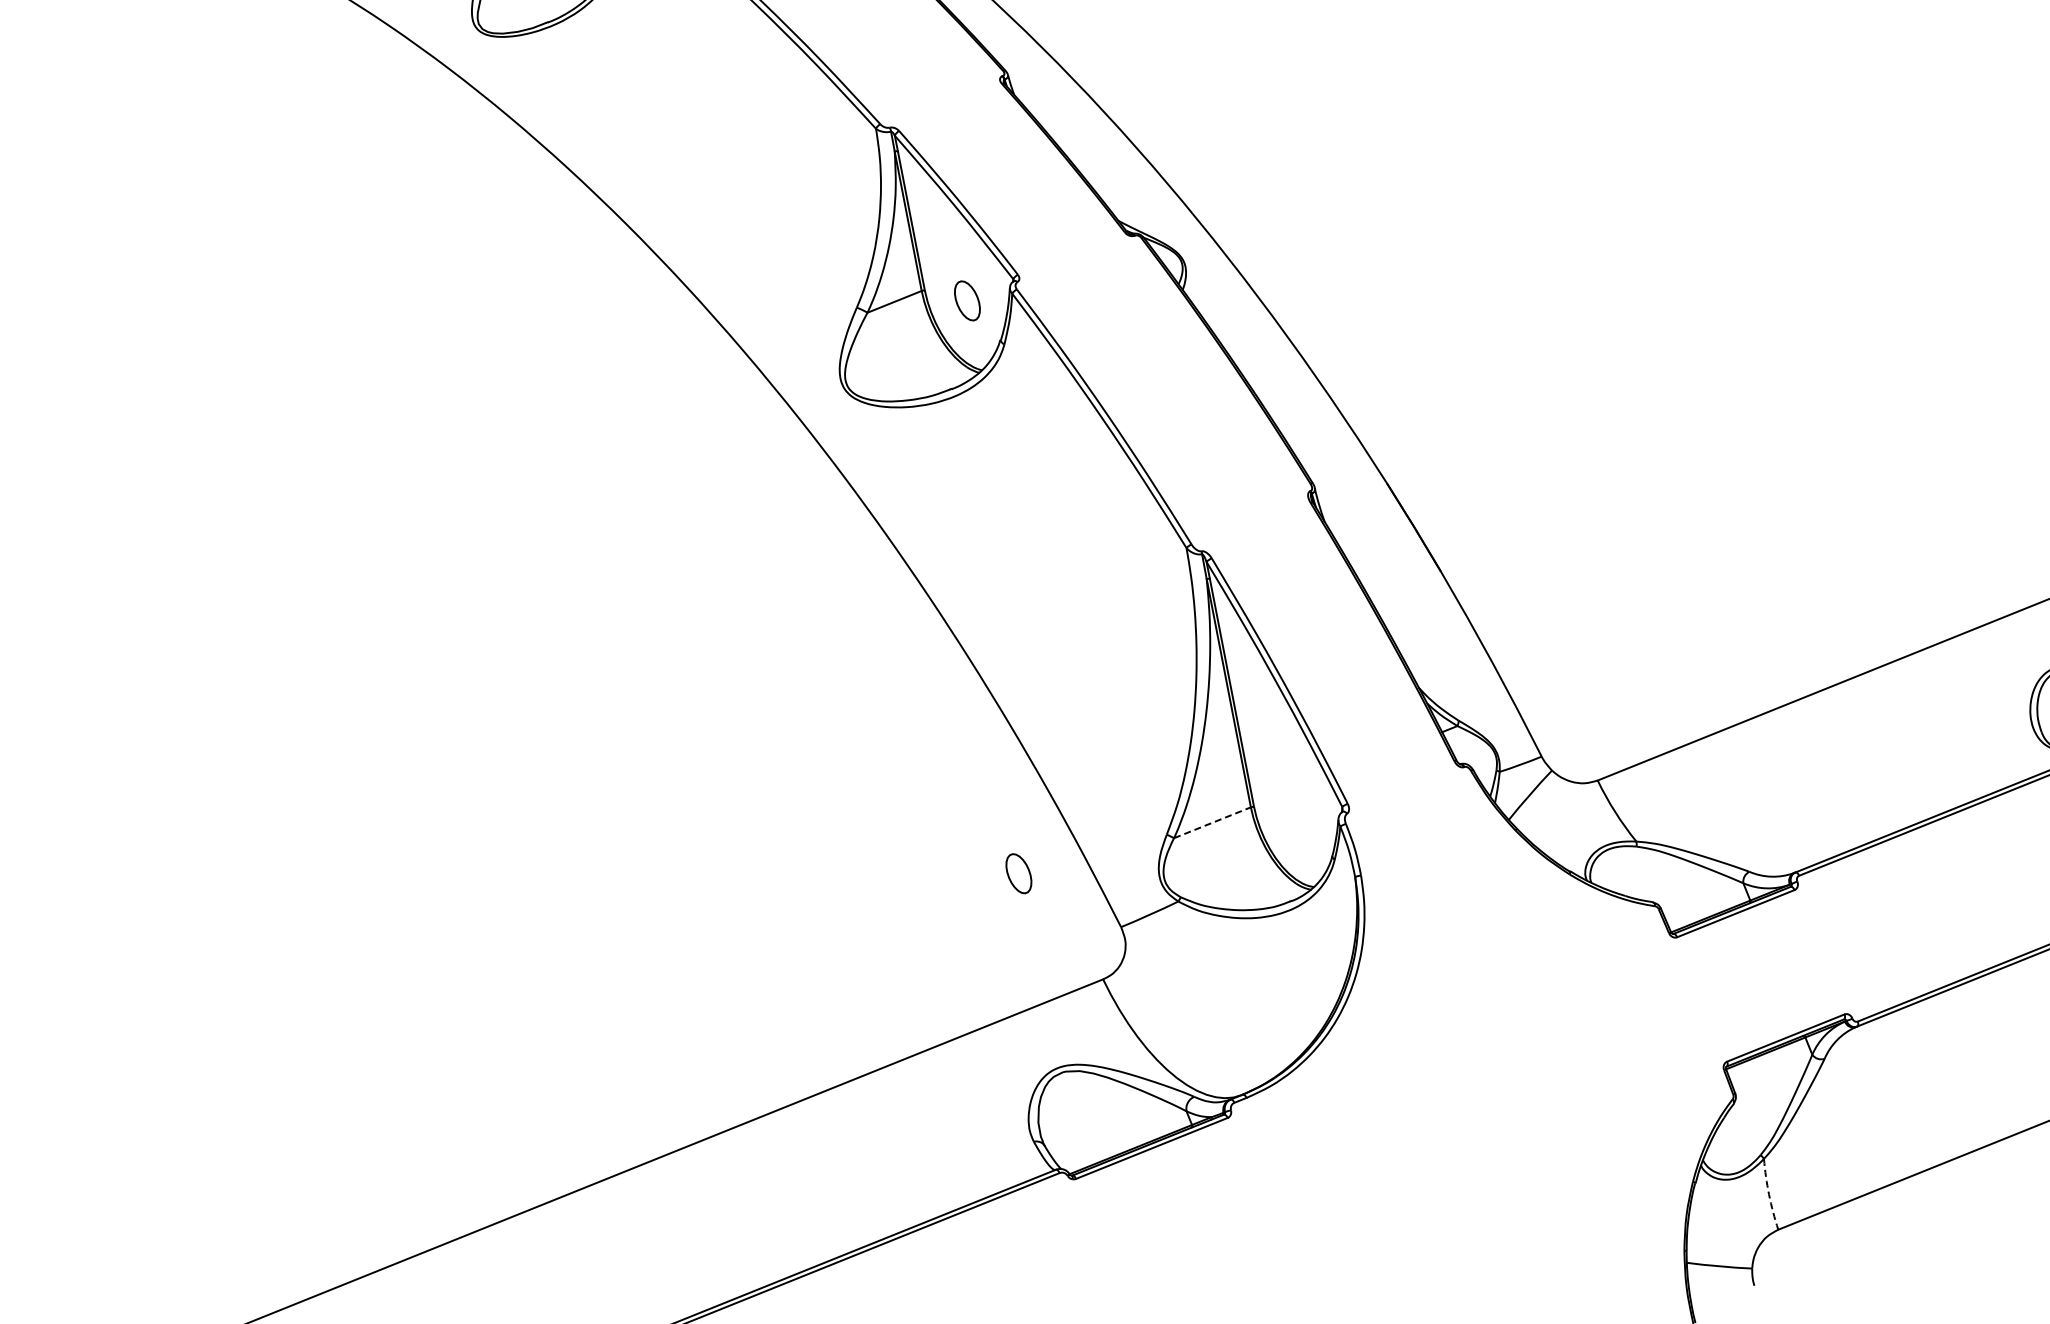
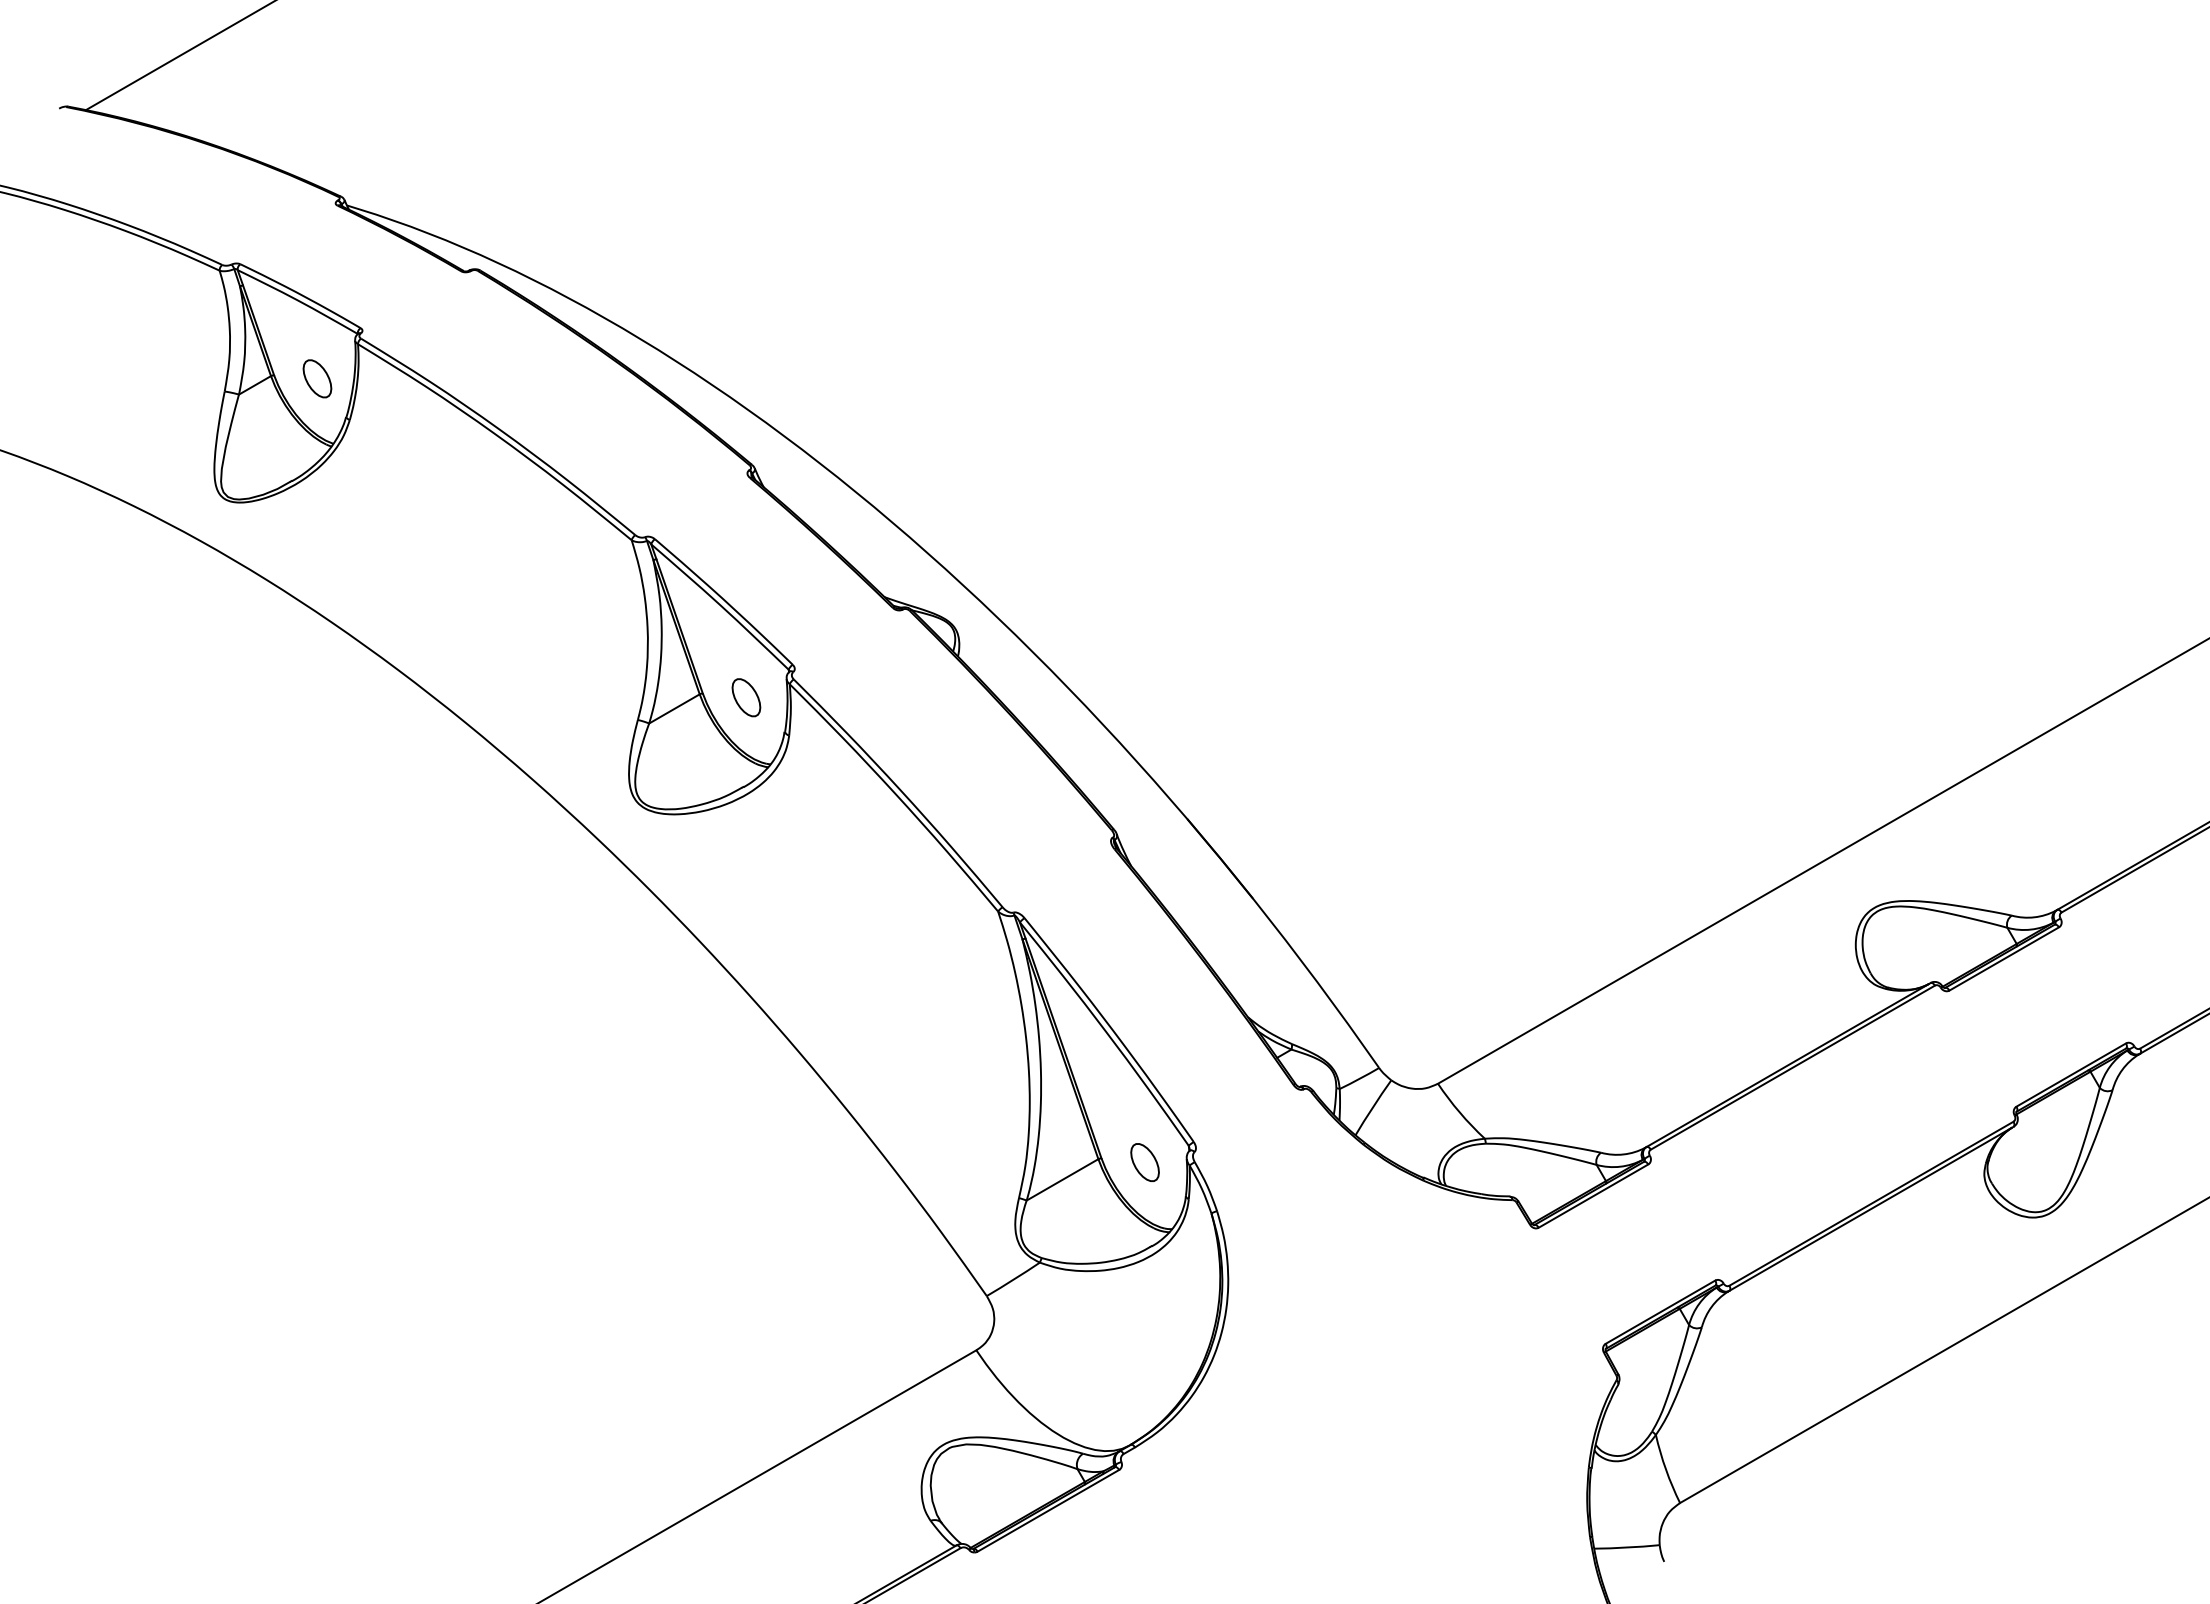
line: (1212, 822) -> (1062, 1179), dashed -> solid
part: (1018, 873) -> (1144, 1162), moved
arc: (1769, 1194) -> (1666, 1469), dashed -> solid

